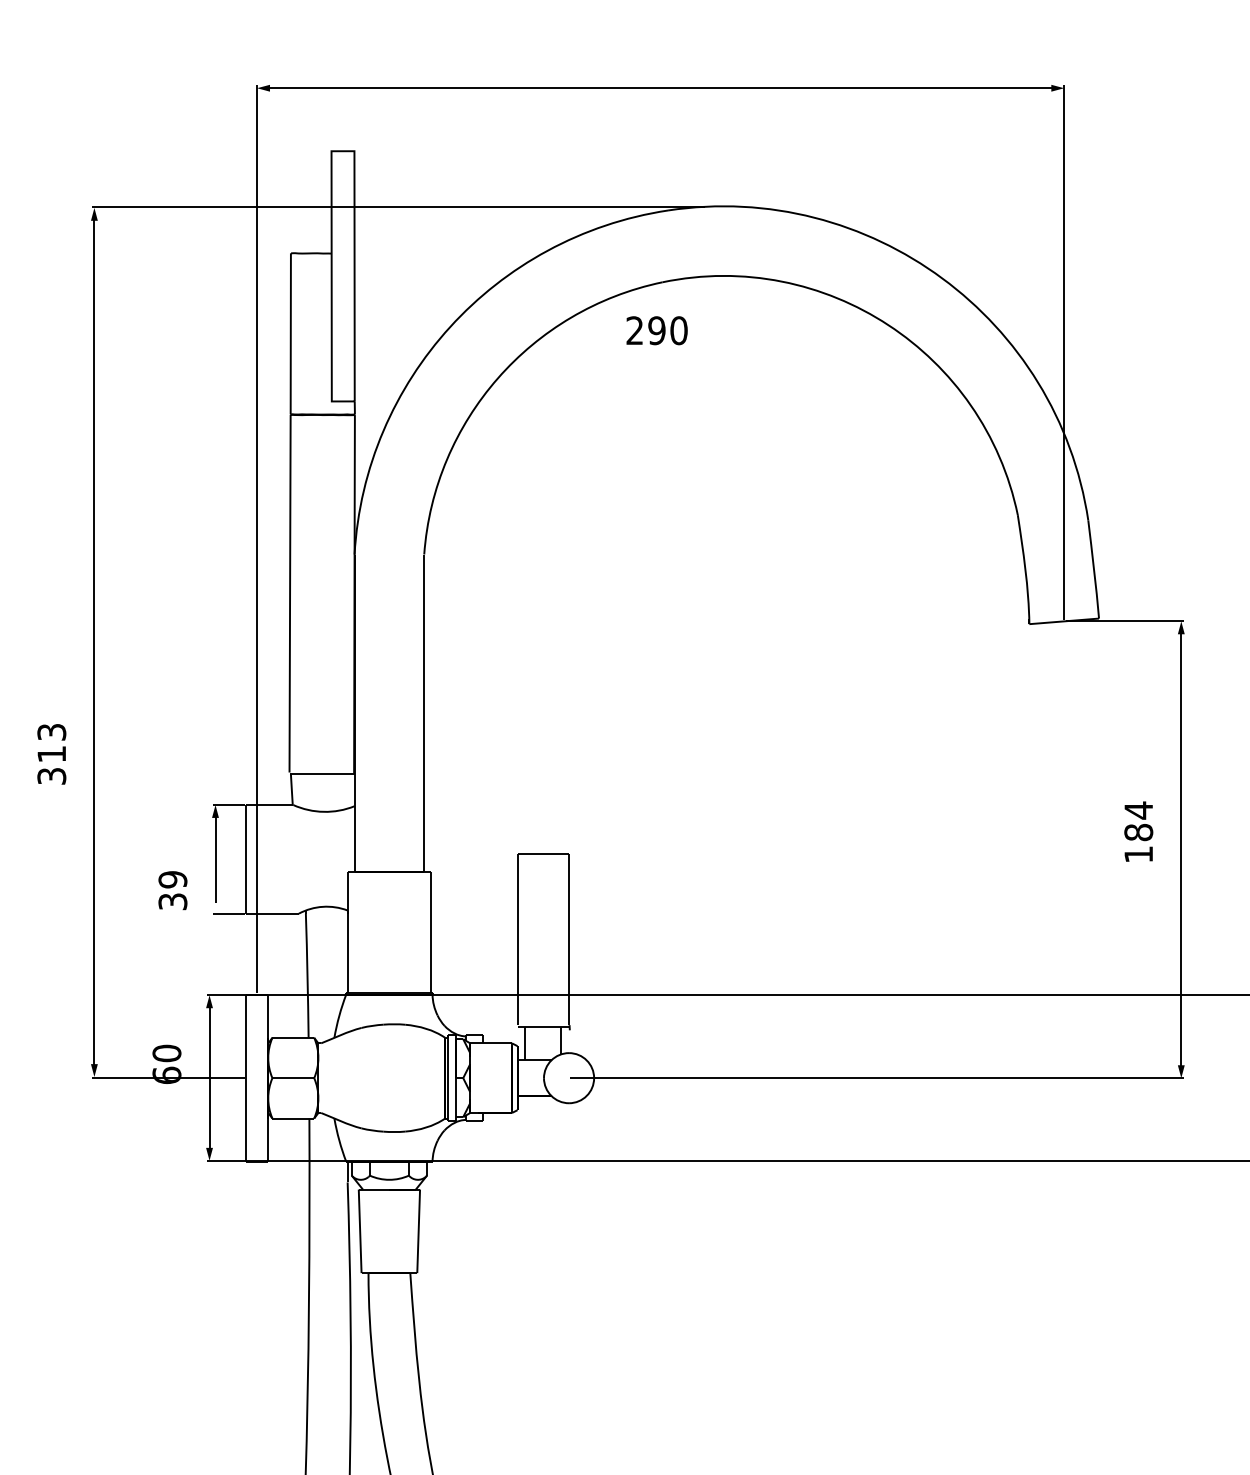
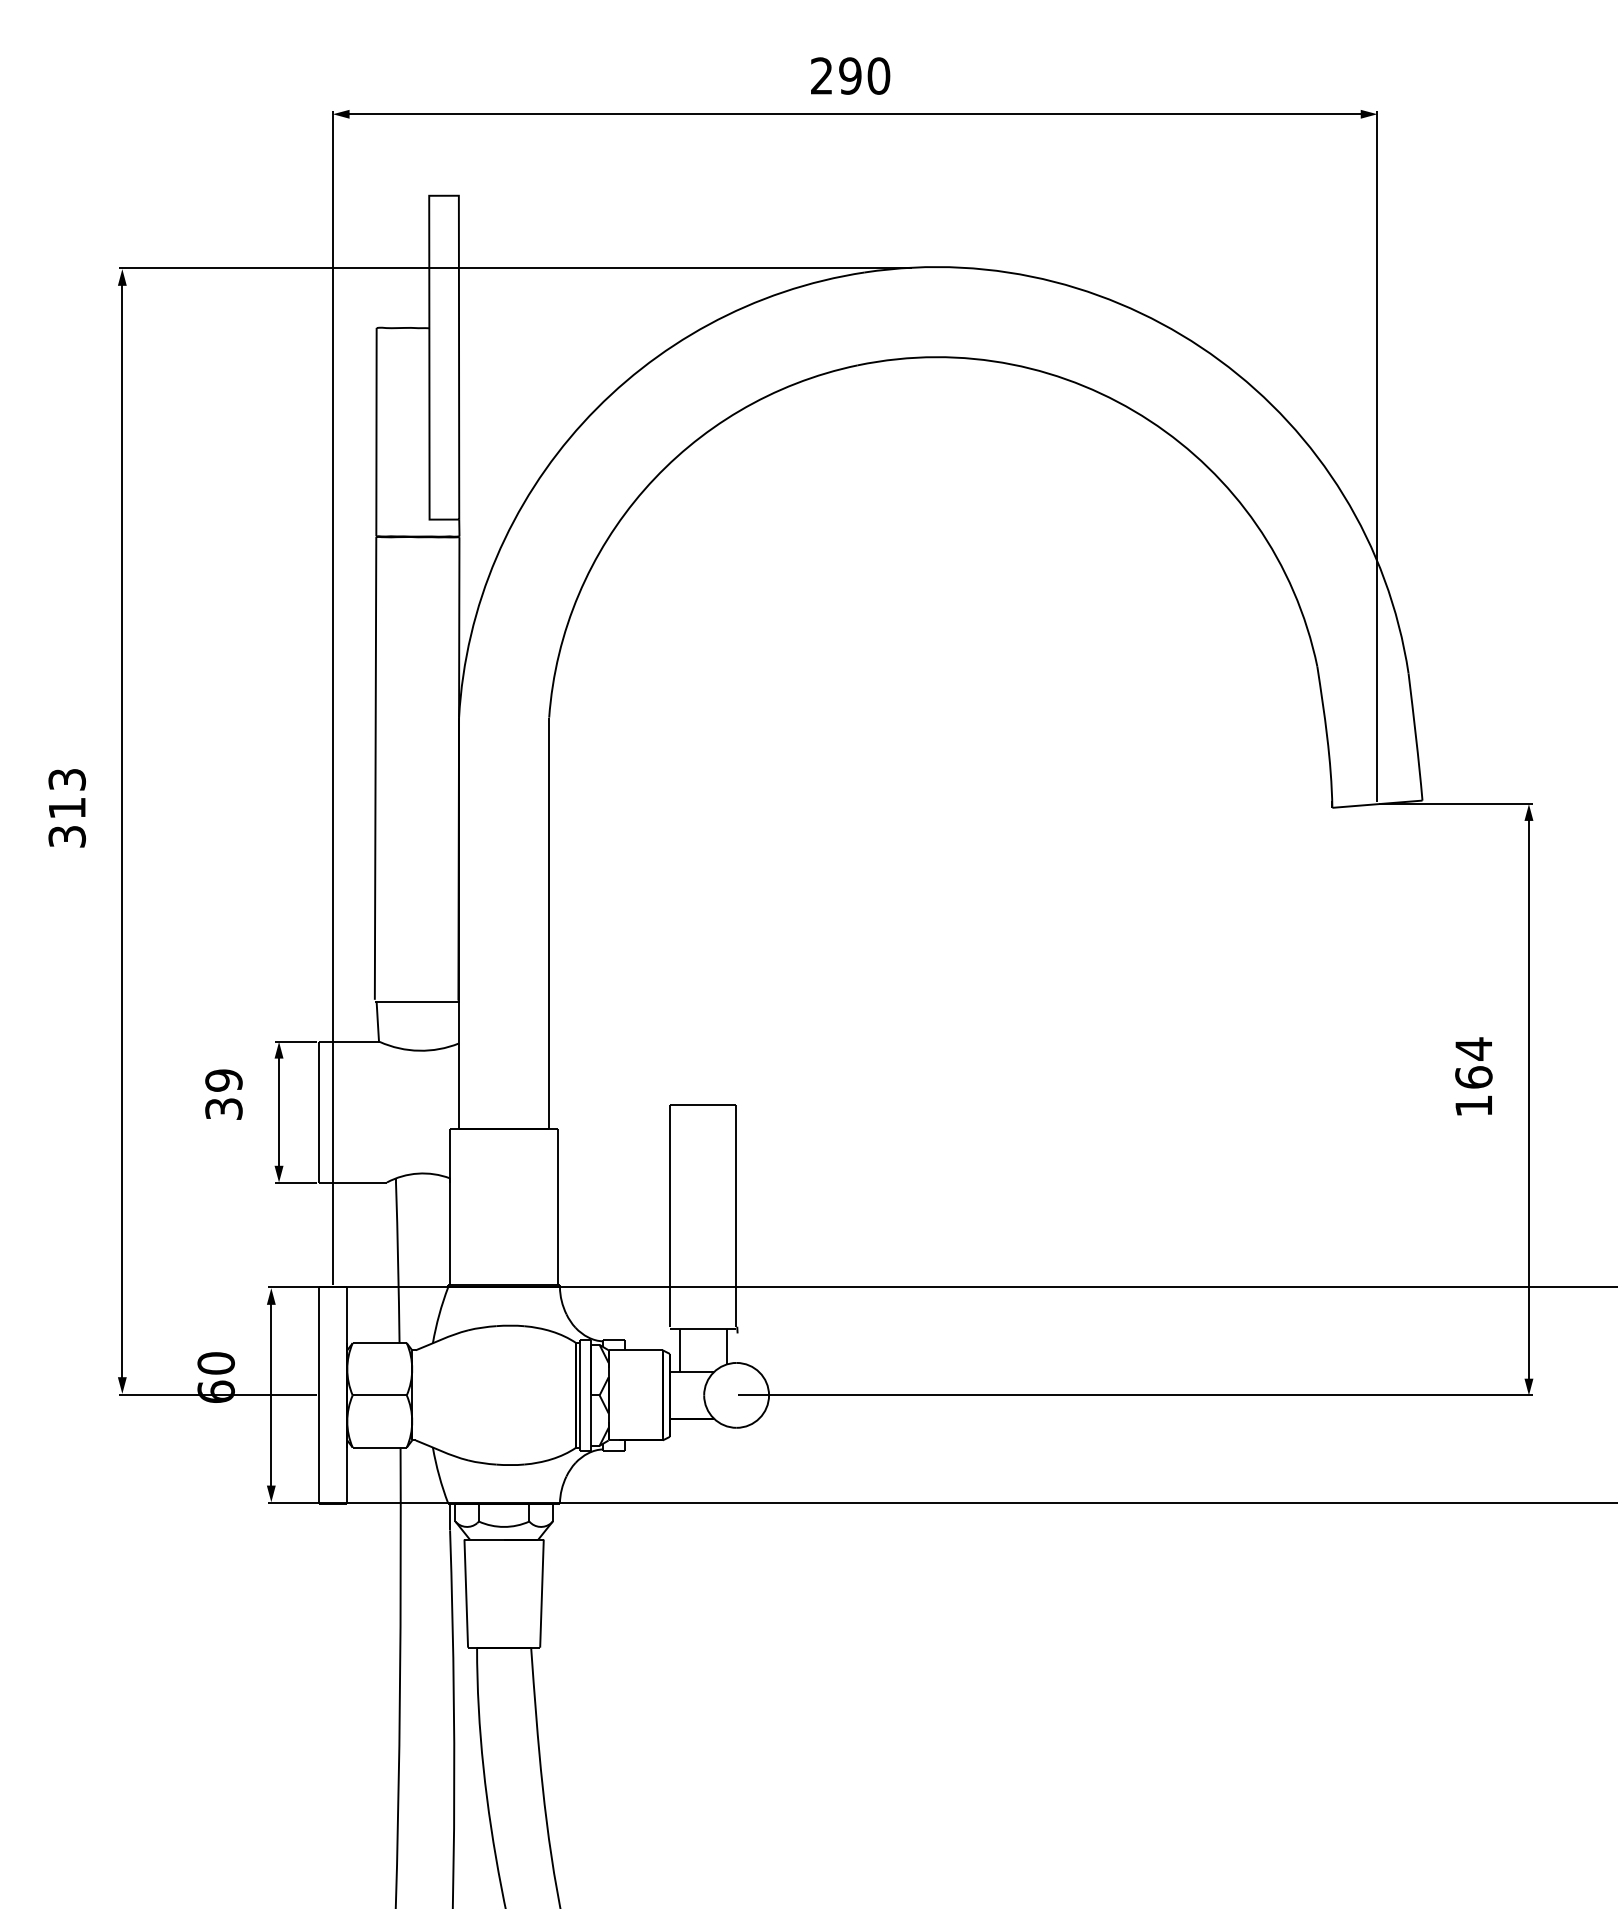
text: (657, 330) -> (850, 75), moved
text: (51, 754) -> (66, 808), moved
text: (1138, 832) -> (1473, 1077), 184 -> 164
text: (172, 890) -> (223, 1094), moved
fill: (215, 906) -> (278, 1173), added

